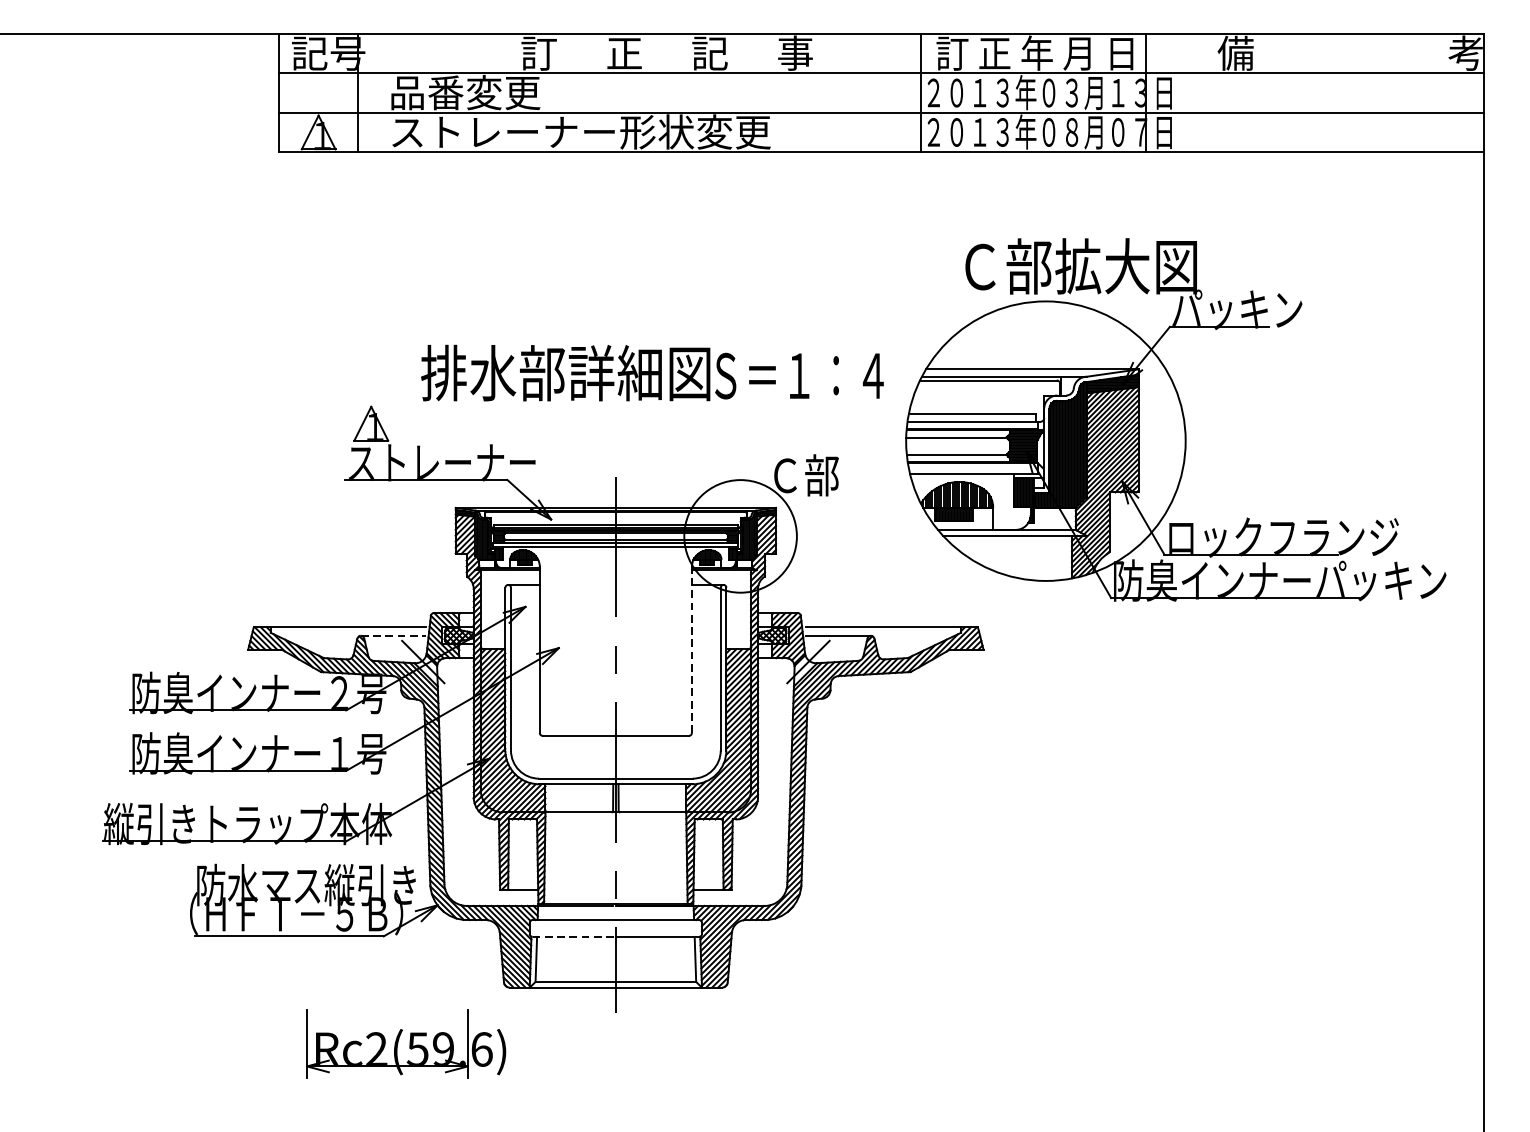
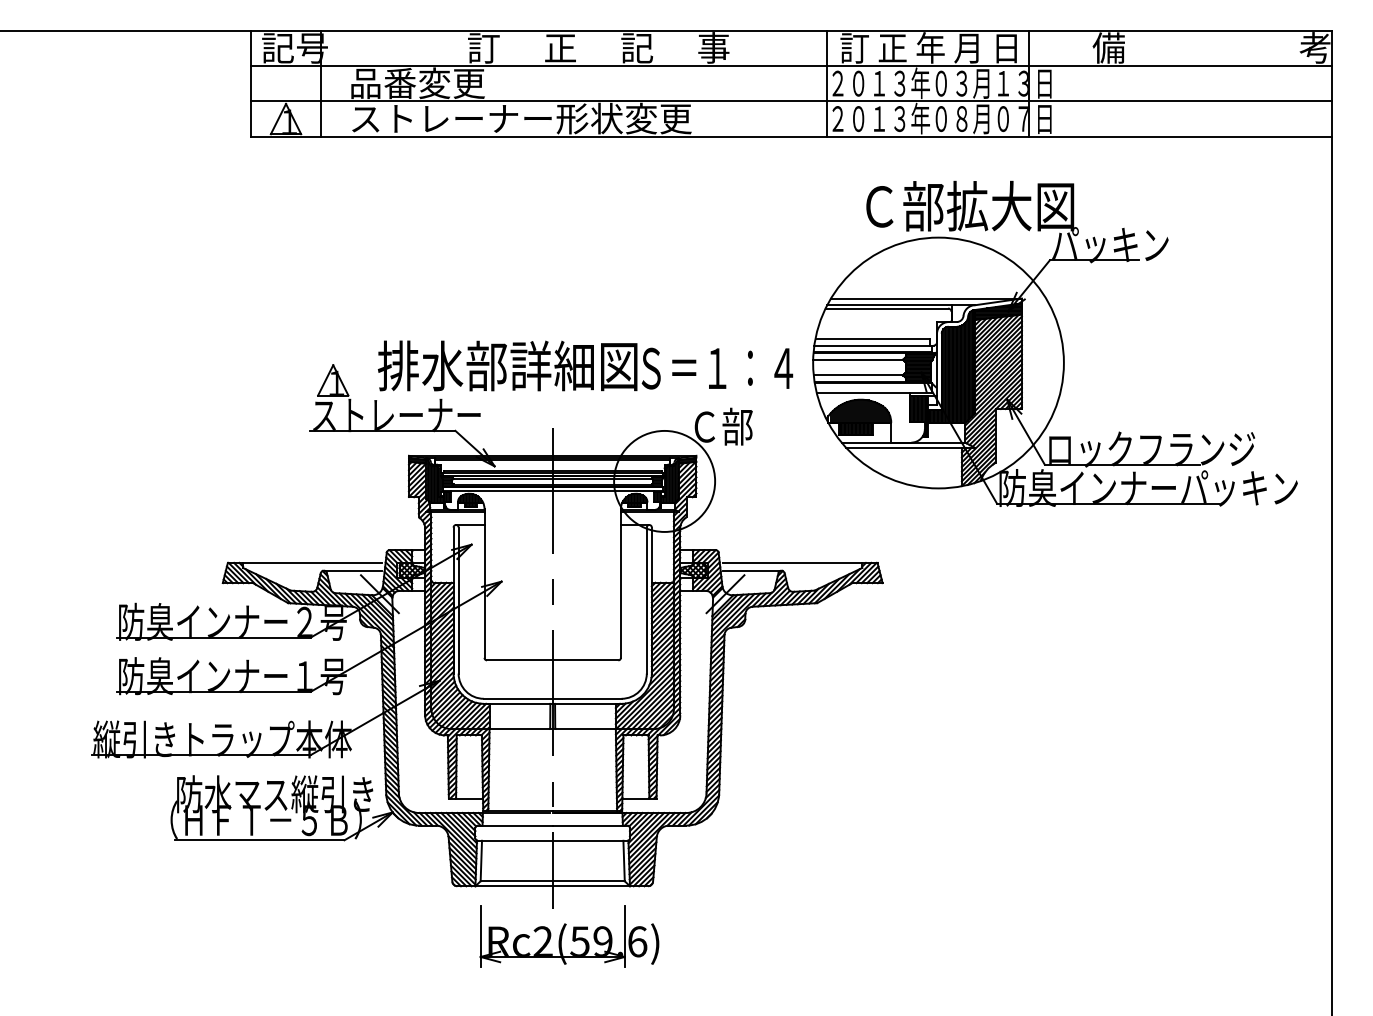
text: (652, 372) -> (585, 365), moved
part: (1175, 419) -> (1054, 343), moved
line: (393, 635) -> (353, 570), dashed -> solid
line: (691, 649) -> (620, 582), dashed -> solid
line: (574, 936) -> (515, 840), dashed -> solid
part: (406, 1043) -> (569, 936), moved

